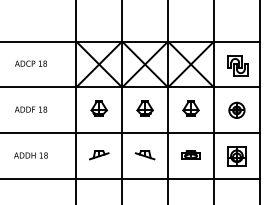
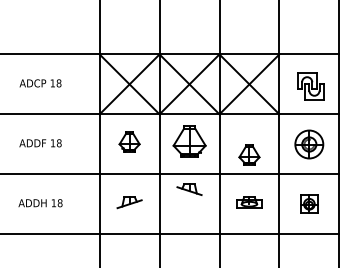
part: (144, 108) -> (188, 141), size x1.6
part: (190, 108) -> (248, 154), moved
part: (236, 109) -> (308, 143), size x1.4
part: (144, 155) -> (188, 190), moved
part: (236, 156) -> (308, 204), size x0.7

